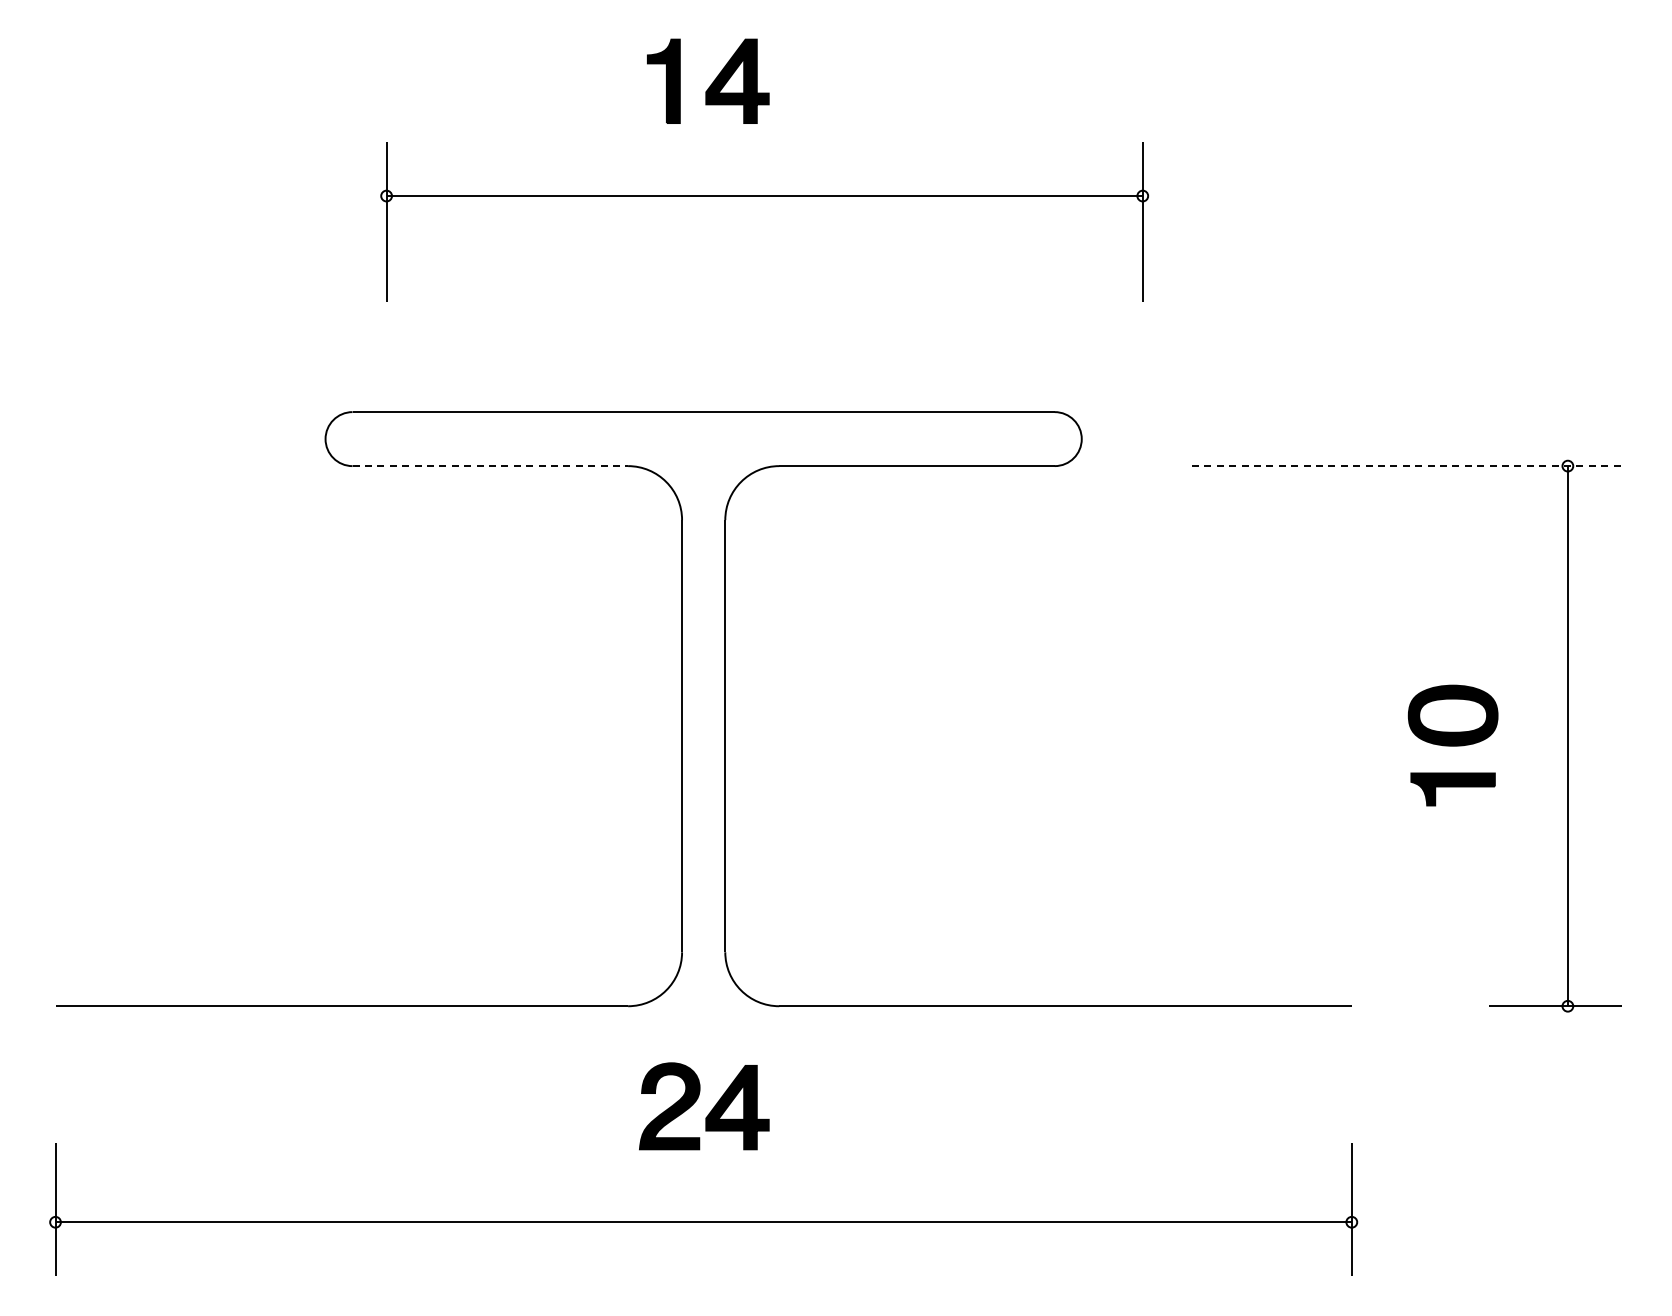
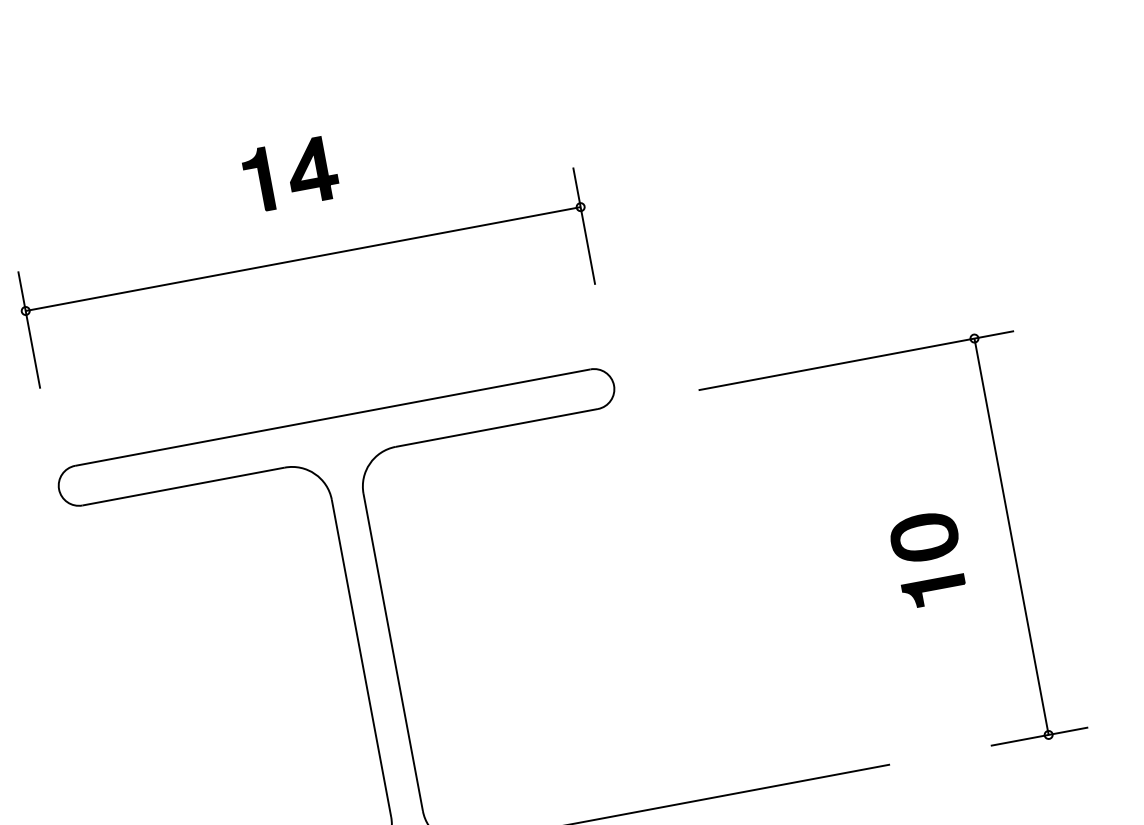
part: (764, 196) -> (303, 259), moved
line: (490, 466) -> (183, 486), dashed -> solid
line: (1406, 466) -> (856, 361), dashed -> solid

